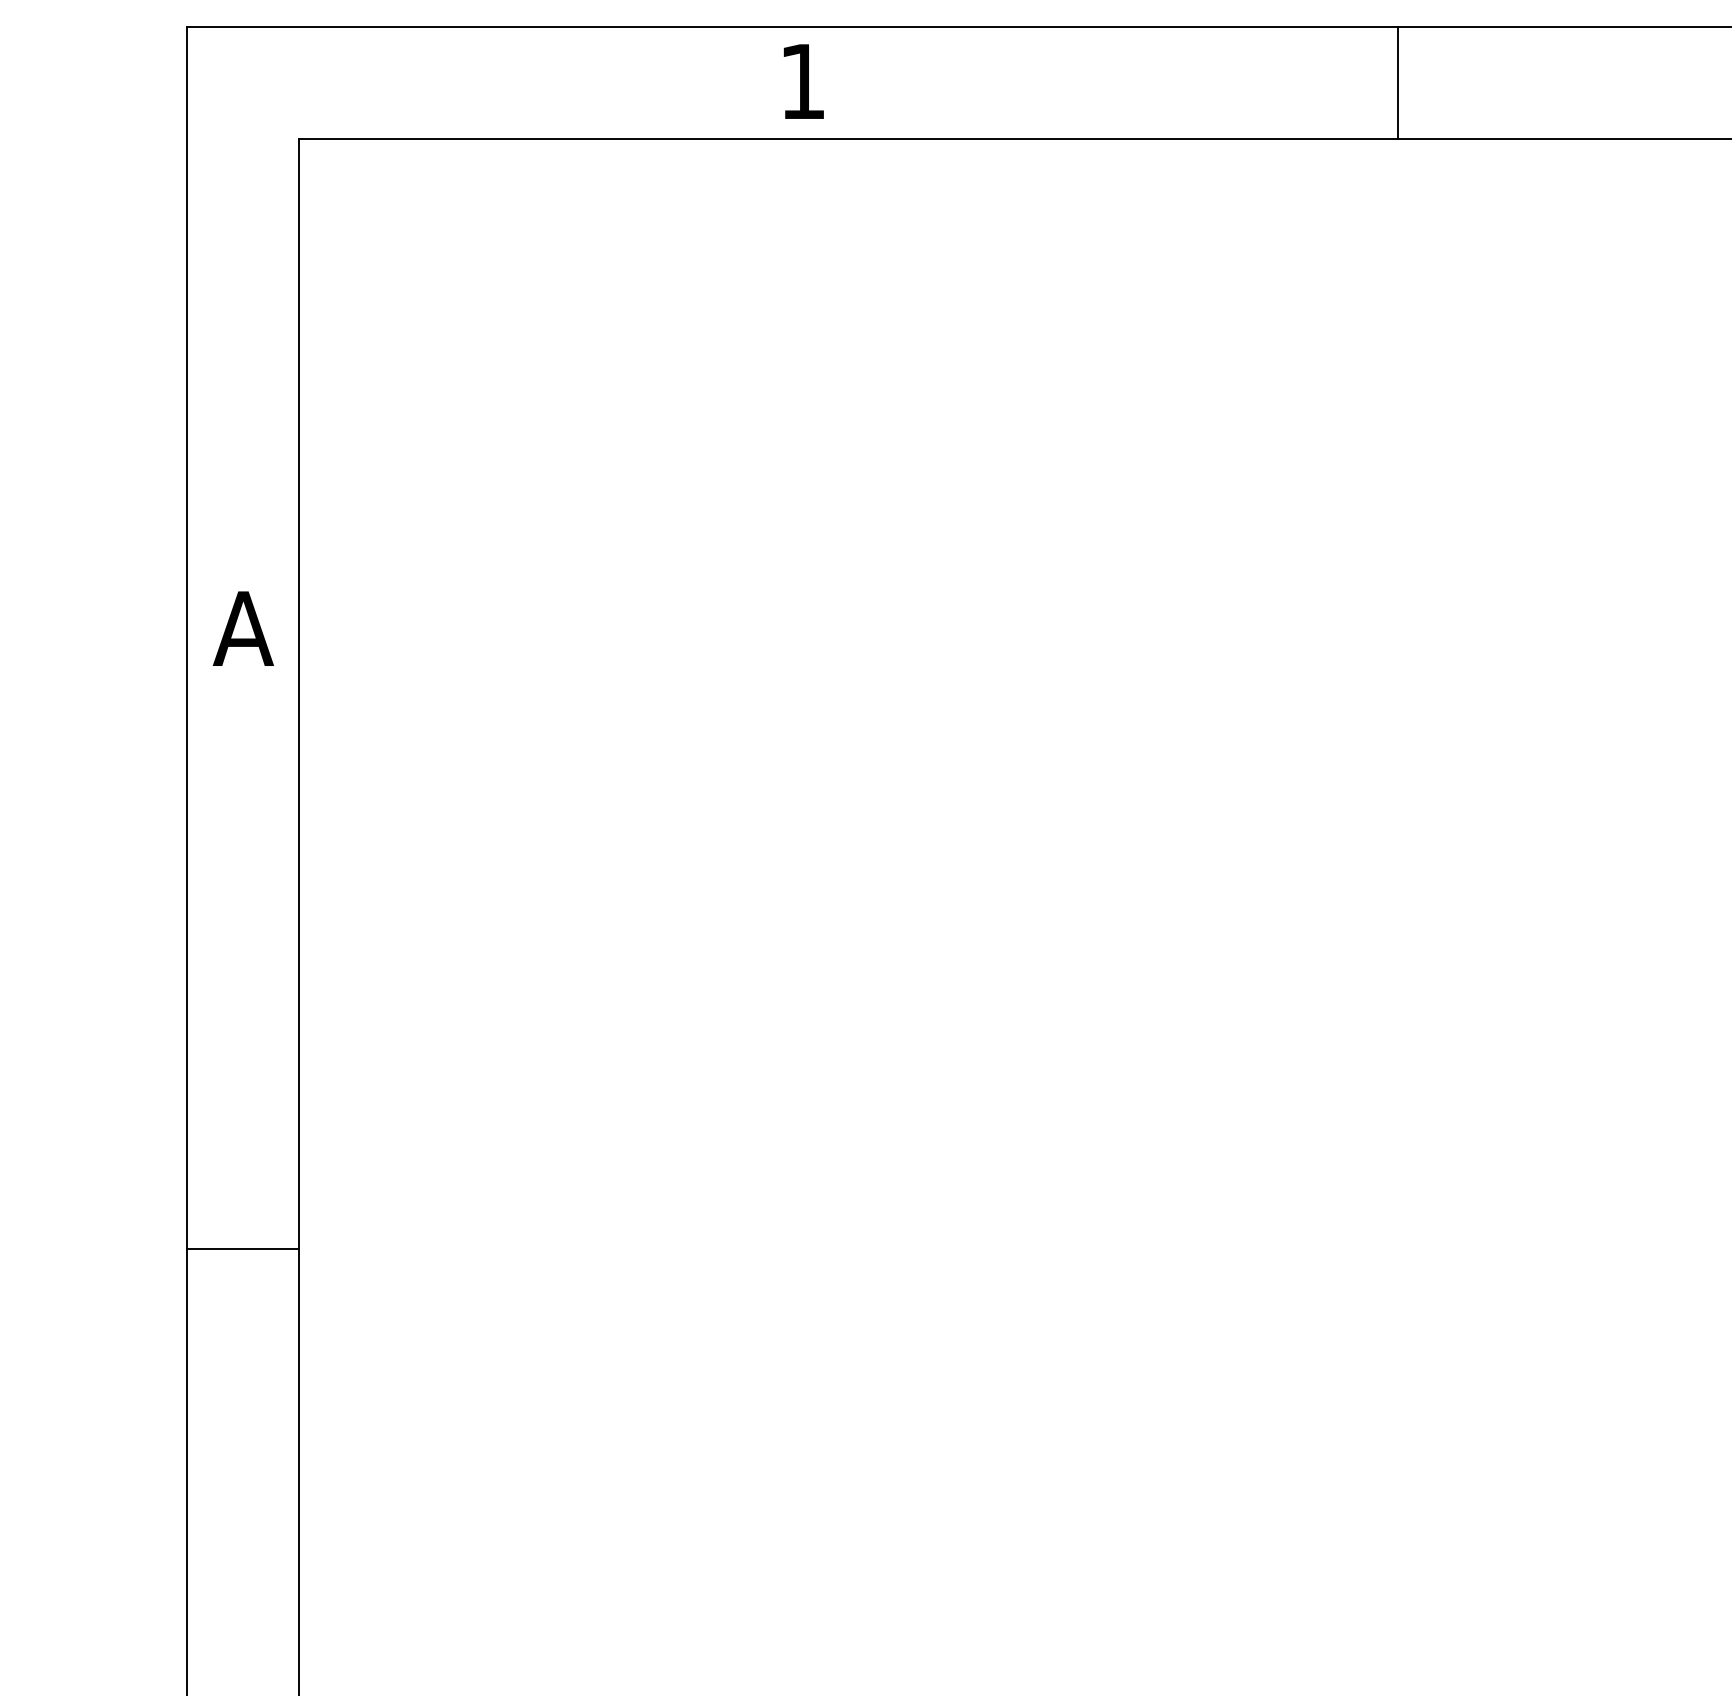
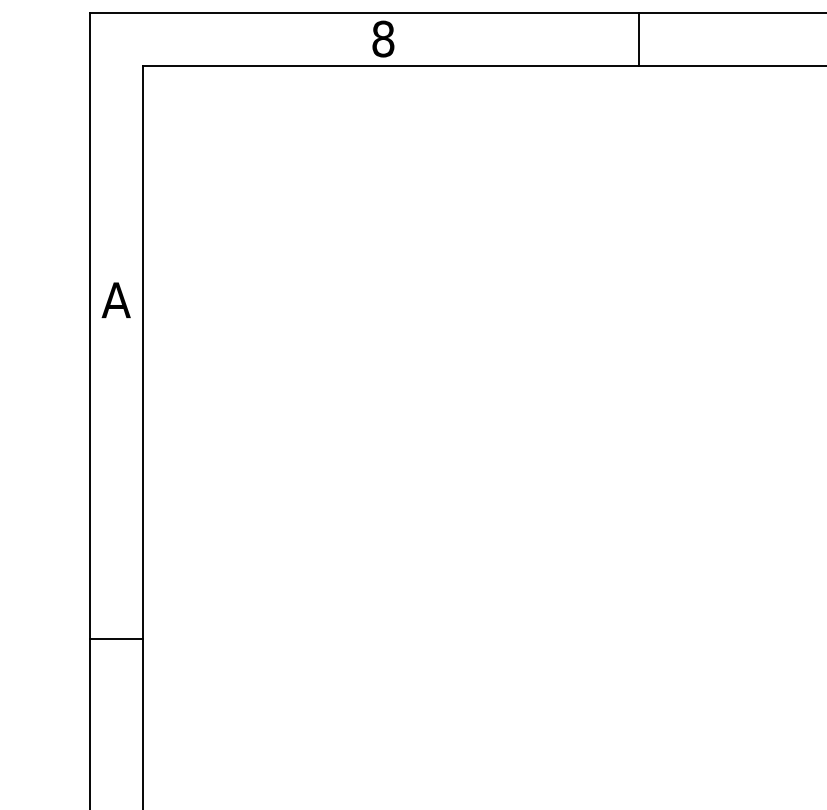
text: (803, 80) -> (383, 38), 1 -> 8
line: (1397, 82) -> (638, 39), moved
line: (243, 1249) -> (116, 638), moved

